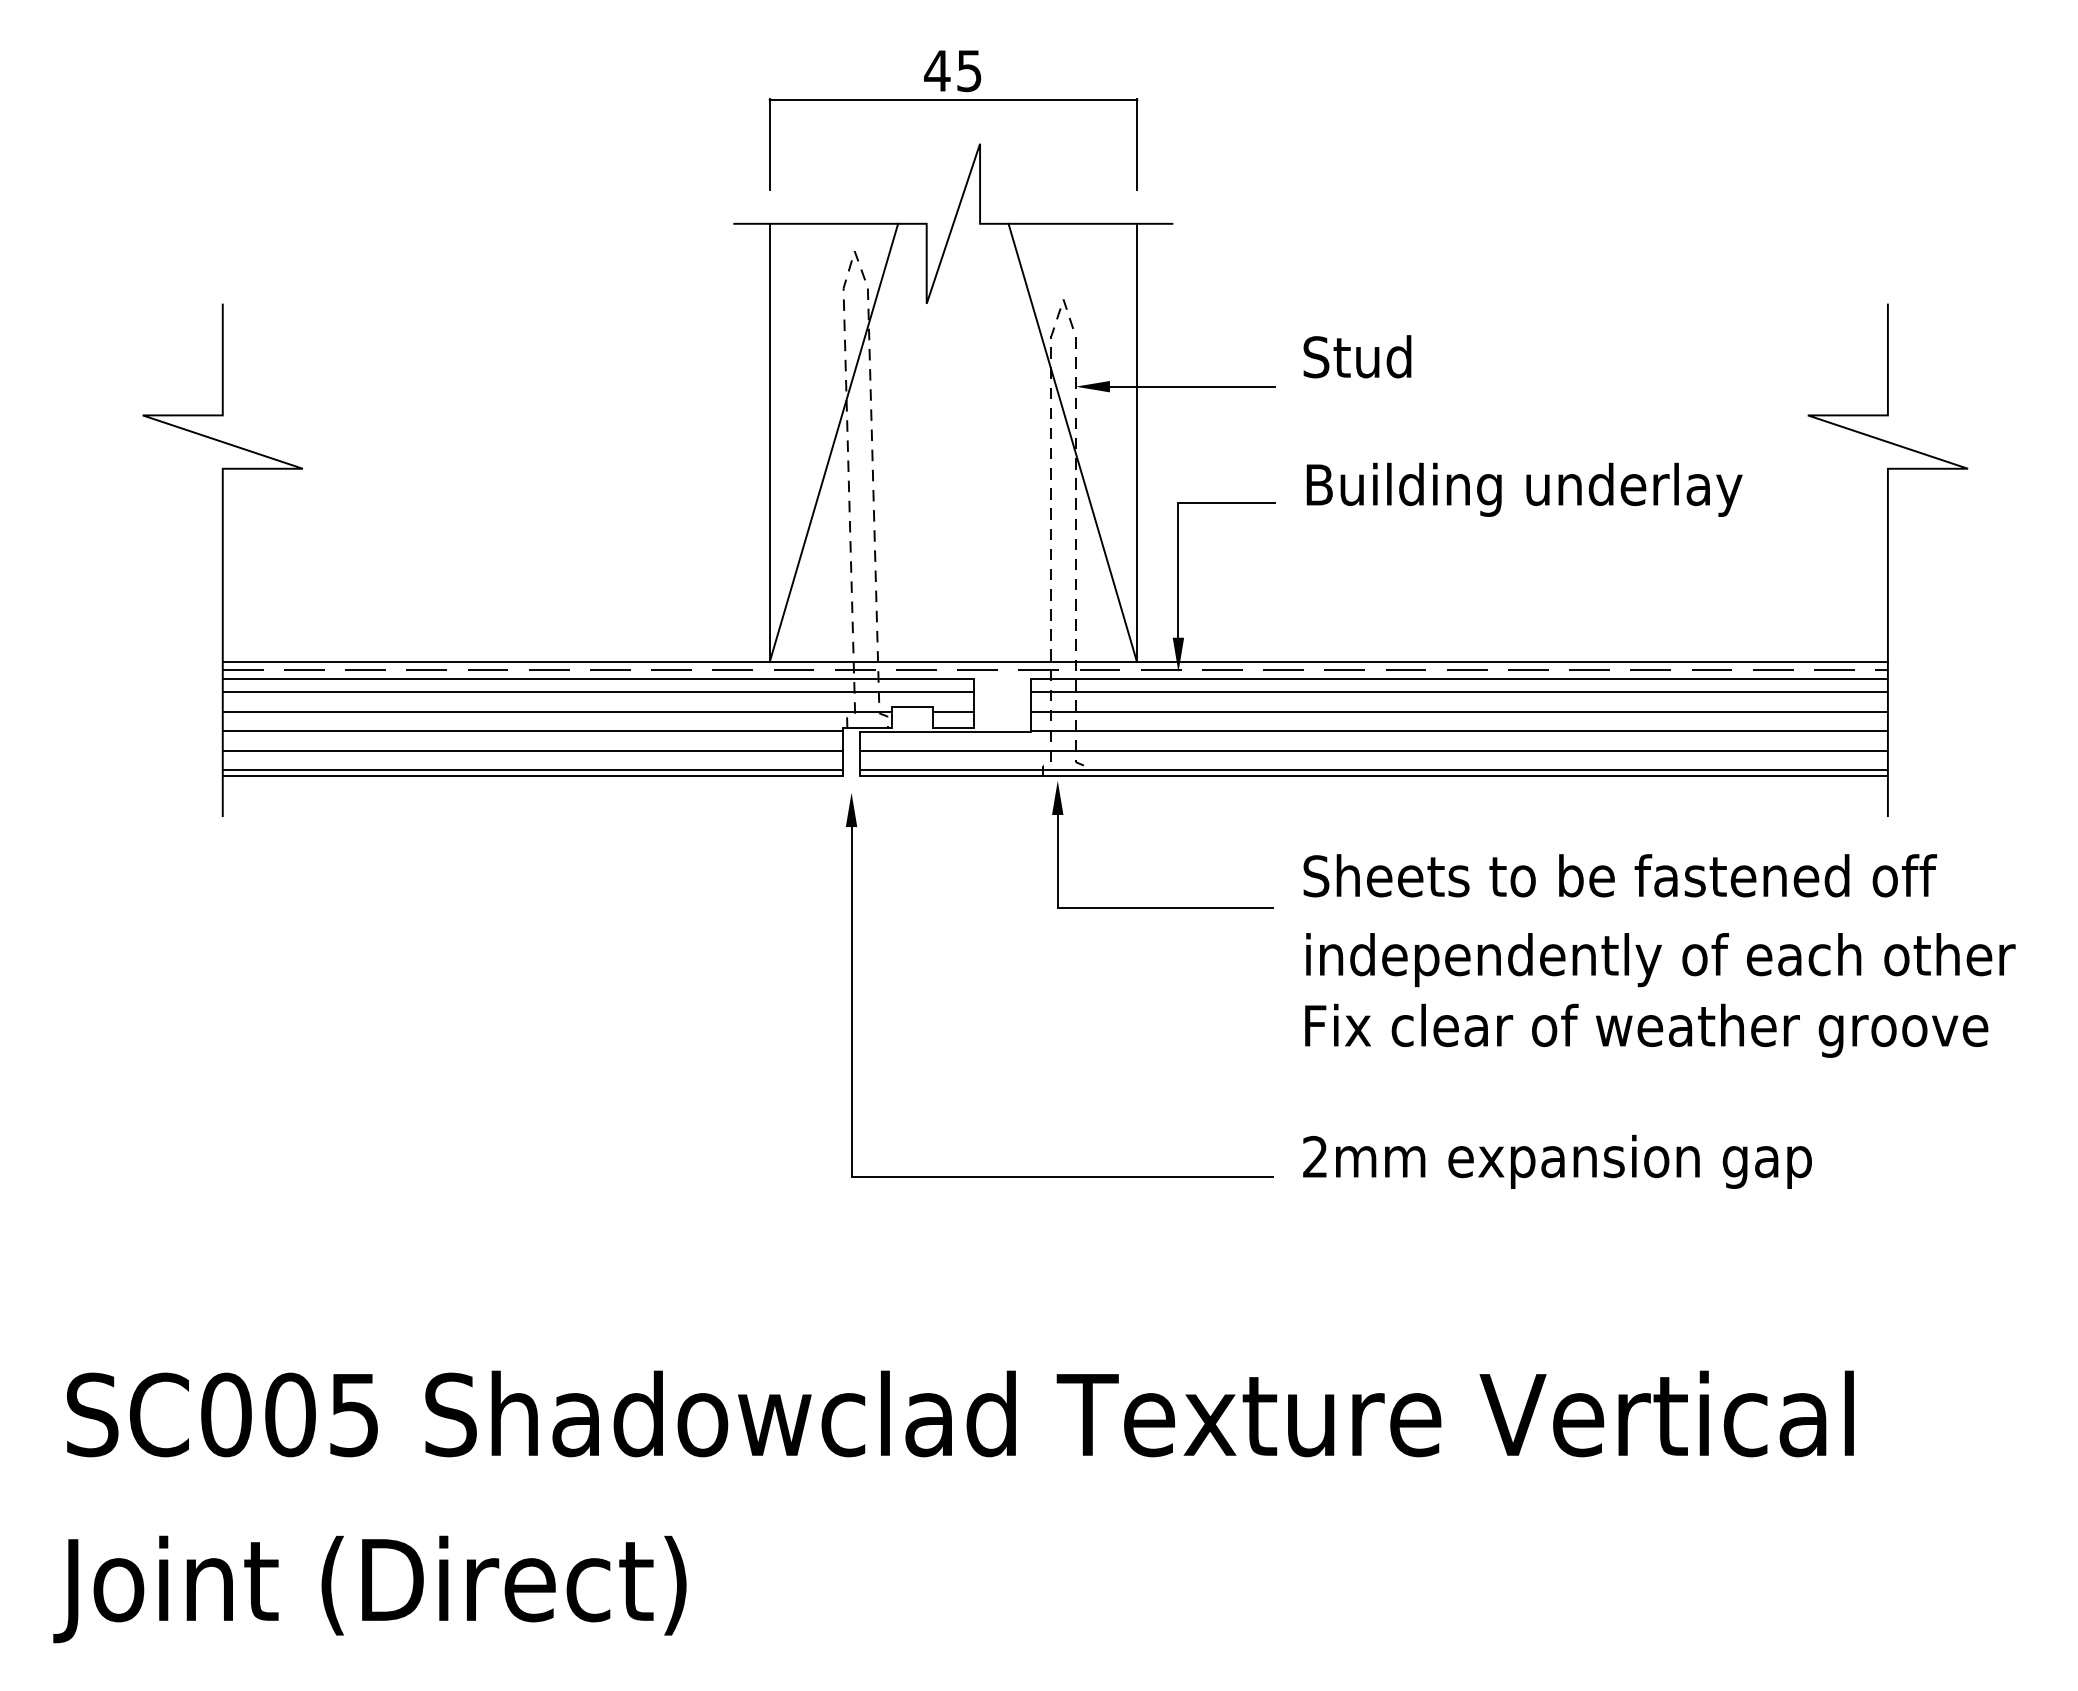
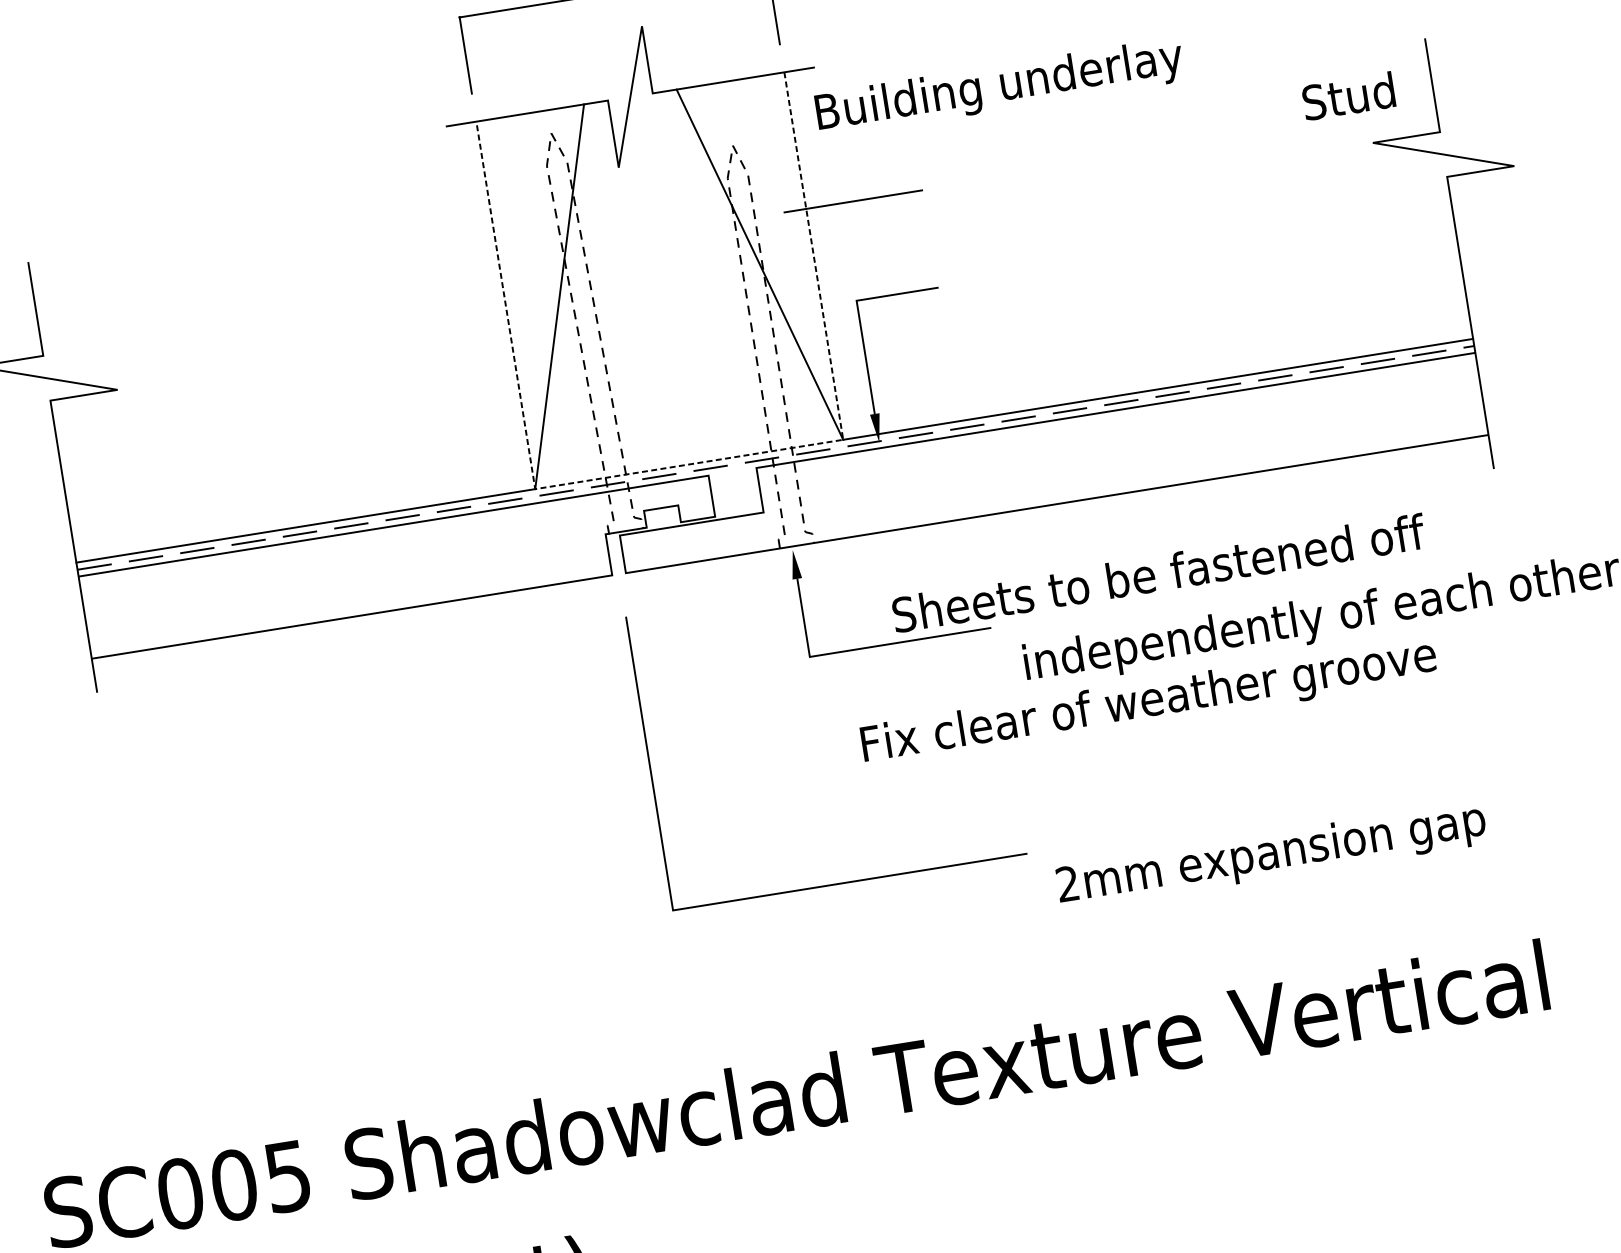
text: (1357, 356) -> (1348, 96), moved
fill: (1092, 386) -> (768, 214), removed
text: (1524, 489) -> (999, 87), moved
line: (953, 661) -> (689, 464), solid -> dashed
hatch: (597, 730) -> (399, 569), removed
hatch: (1373, 730) -> (1050, 465), removed
fill: (851, 809) -> (623, 601), removed
text: (1619, 875) -> (1158, 573), moved
text: (1646, 1030) -> (1149, 702), moved
text: (1557, 1161) -> (1271, 855), moved

